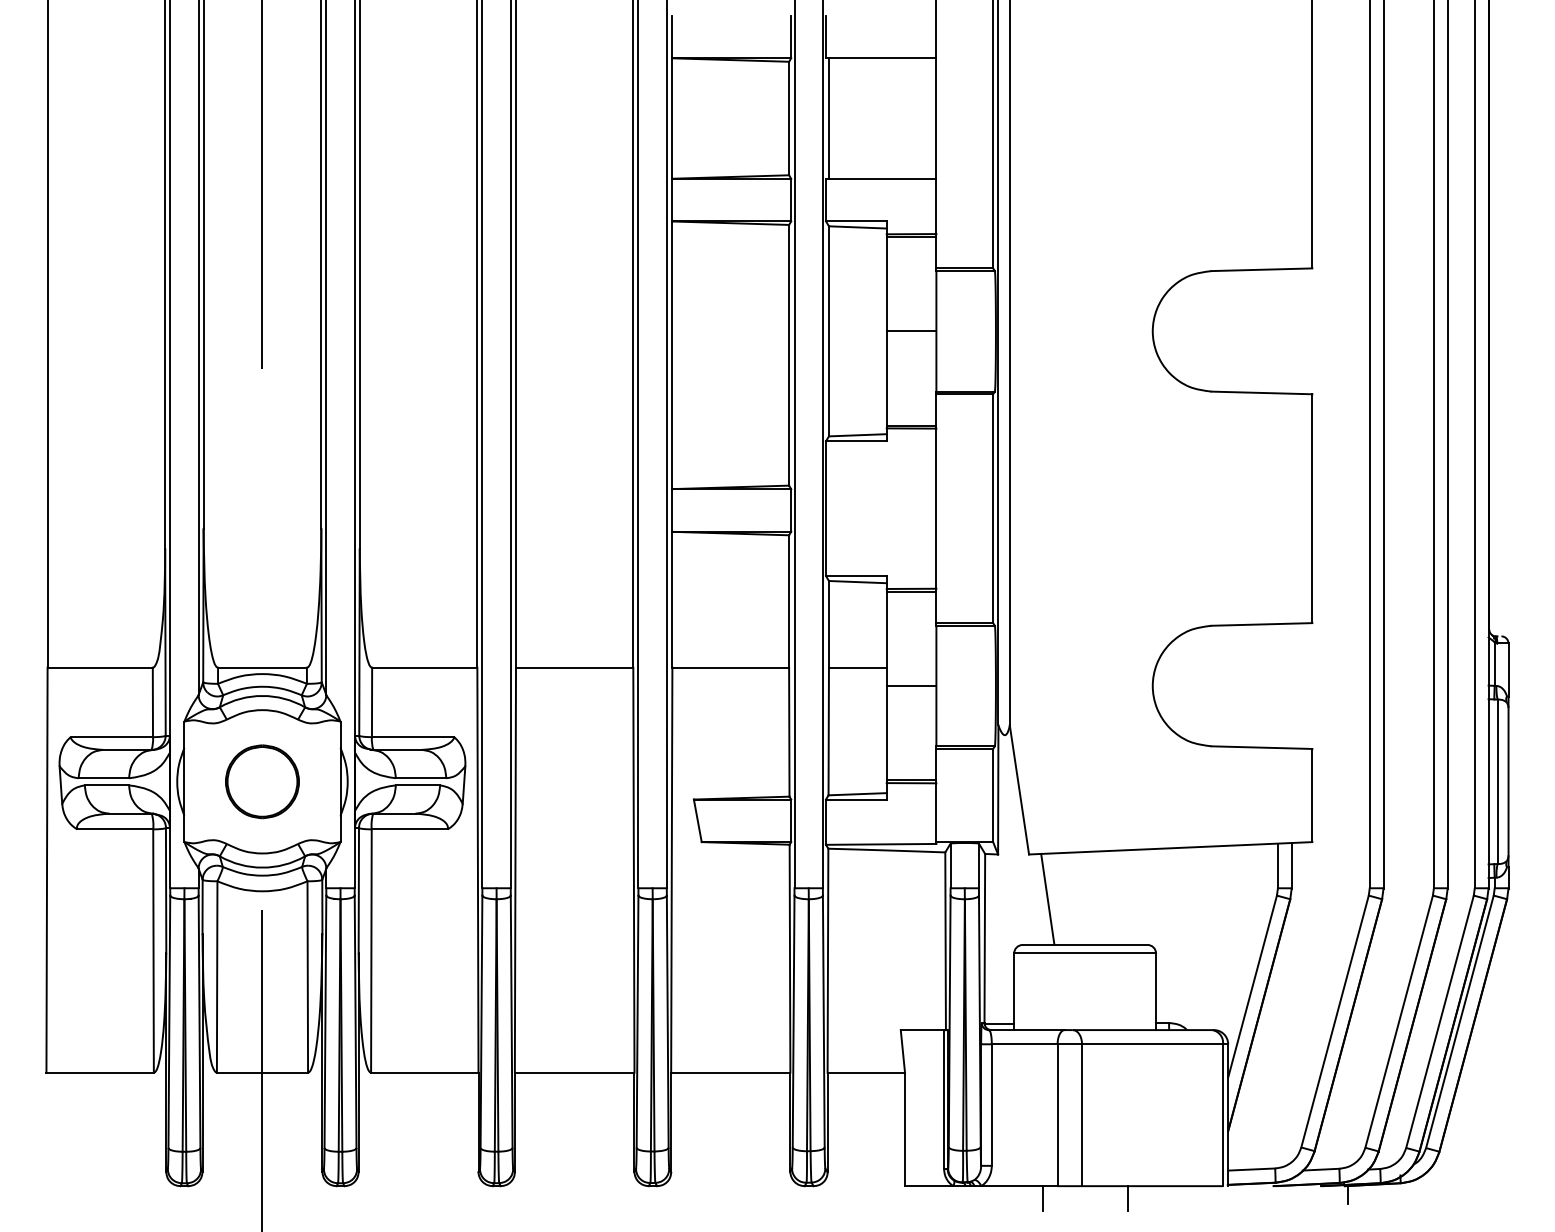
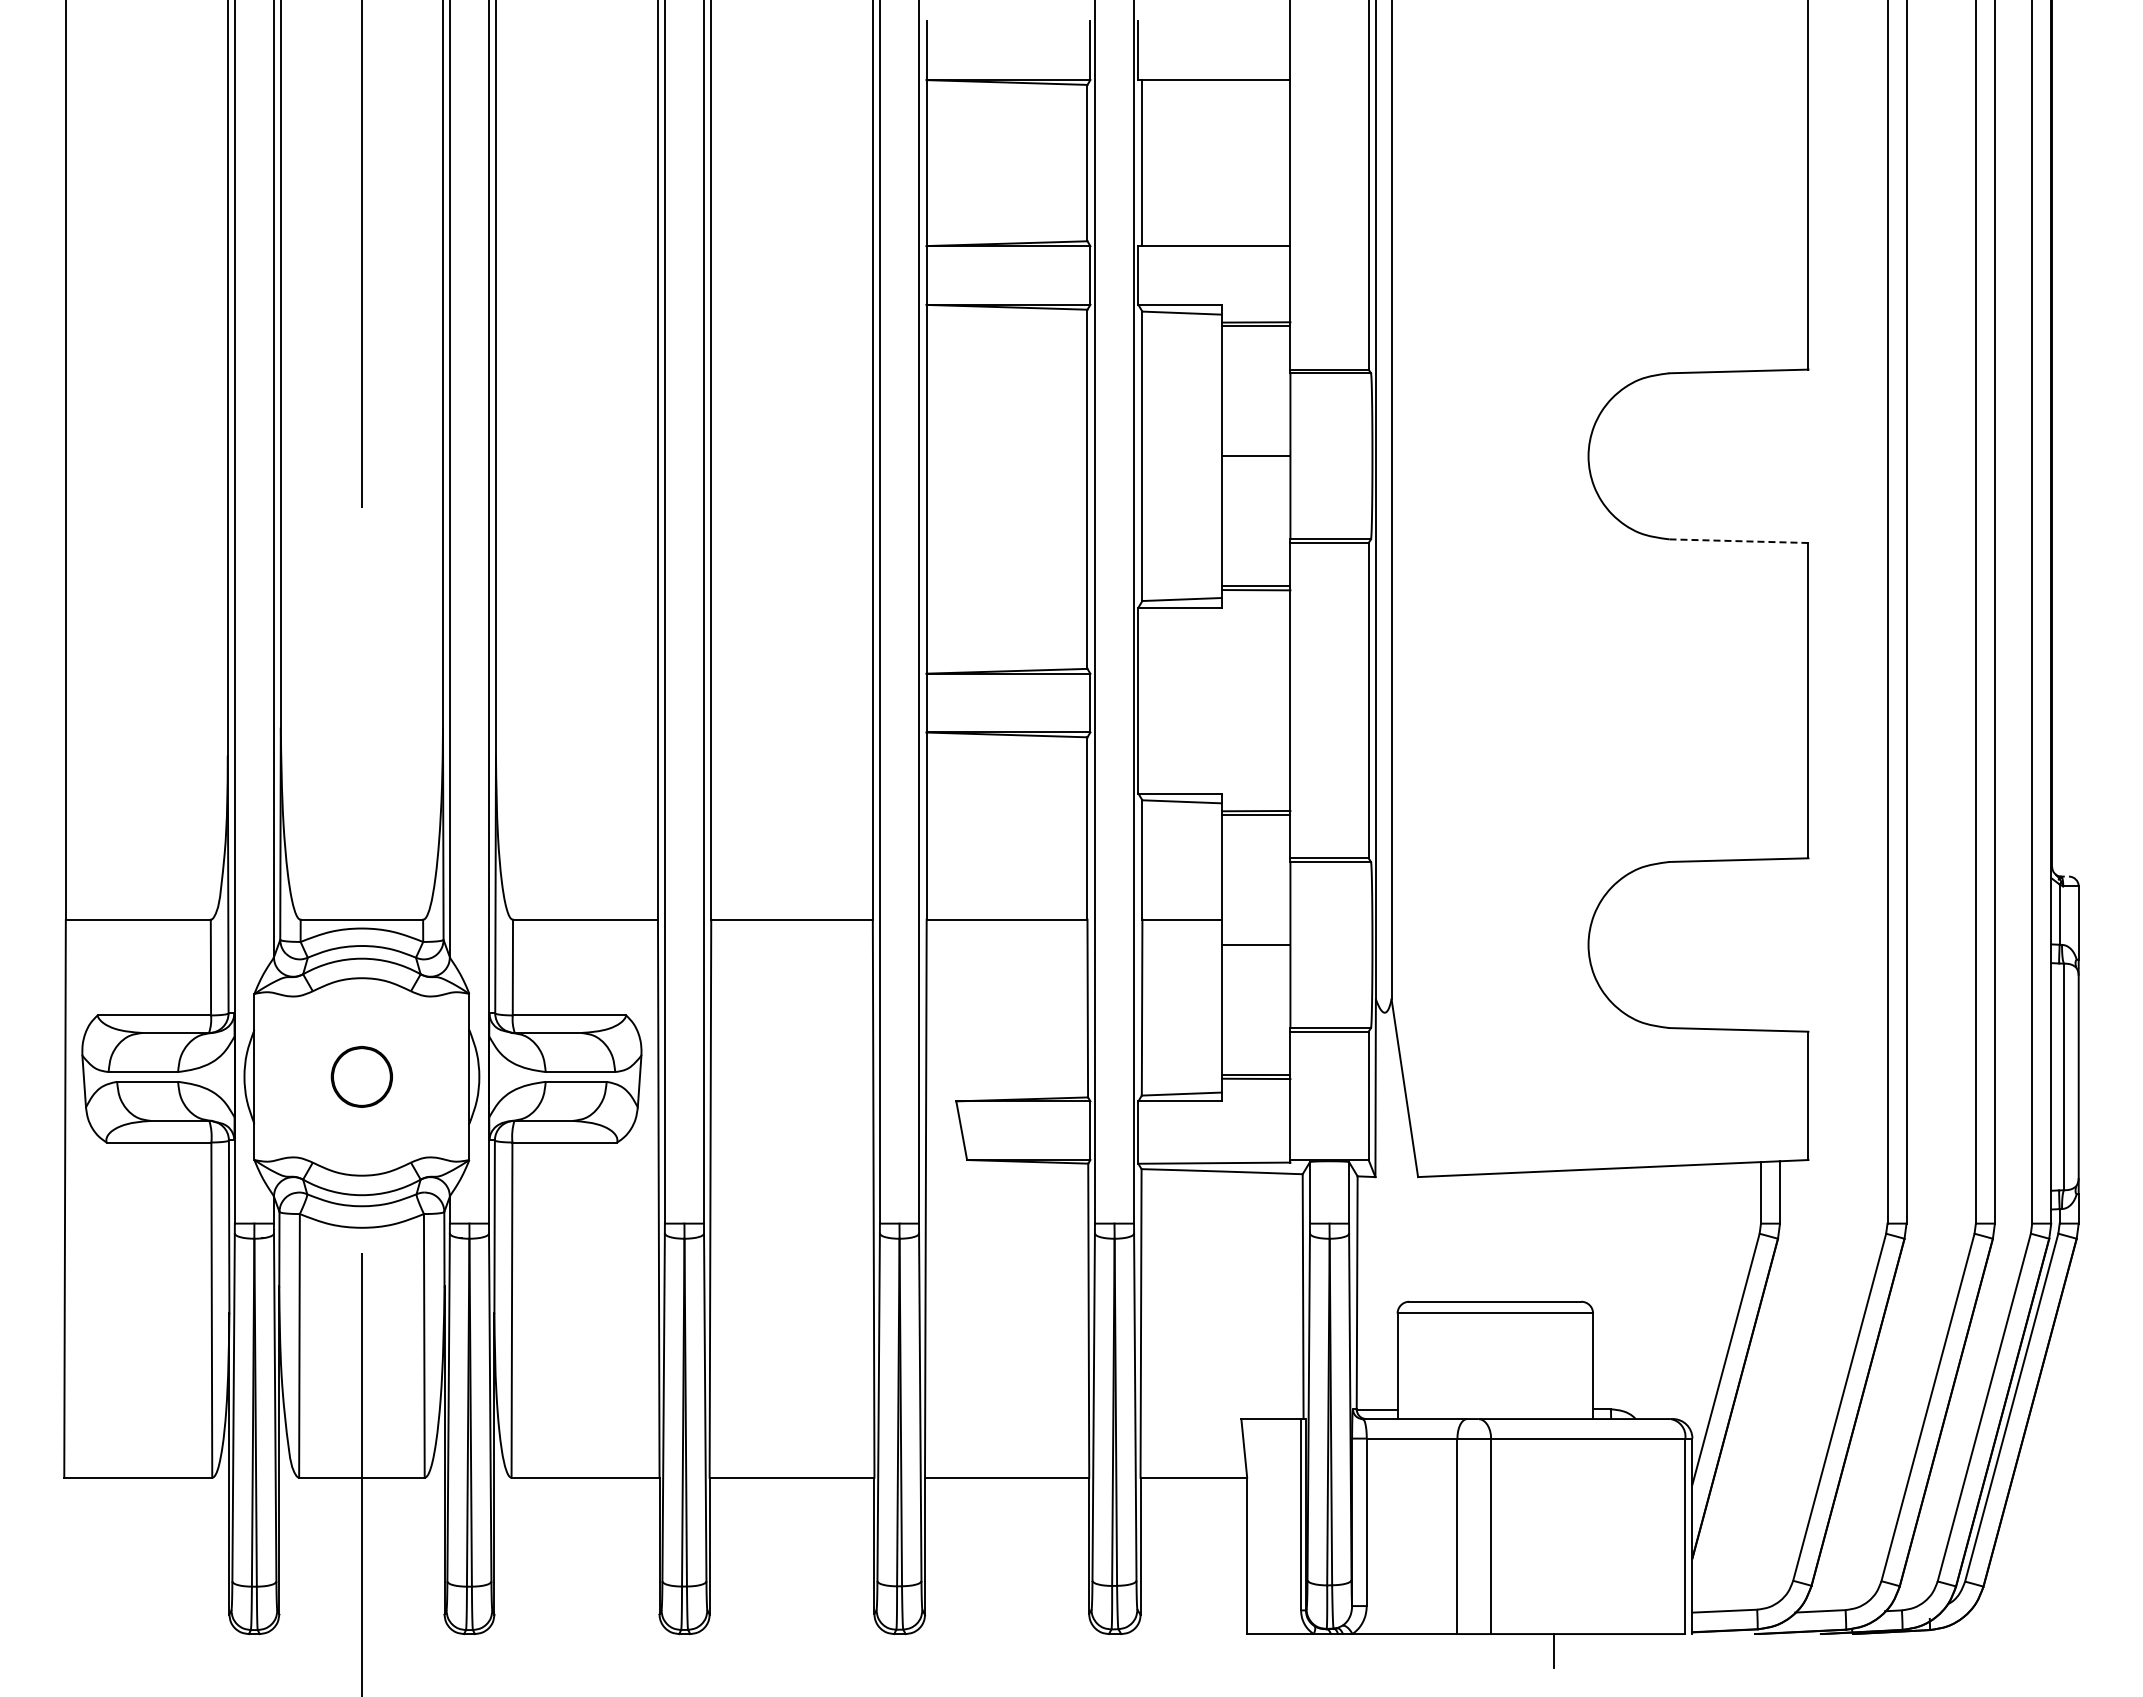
line: (1261, 393) -> (1738, 541), solid -> dashed
part: (262, 781) -> (361, 1076), size x0.6
line: (1047, 899) -> (1443, 1238), removed
line: (1347, 1194) -> (1857, 1645), removed
line: (1042, 1198) -> (1436, 1651), removed

